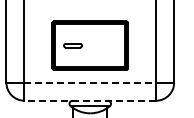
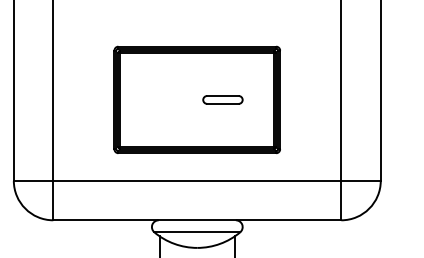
part: (72, 45) -> (221, 99), moved
line: (90, 82) -> (197, 180), dashed -> solid
line: (90, 100) -> (197, 219), dashed -> solid

